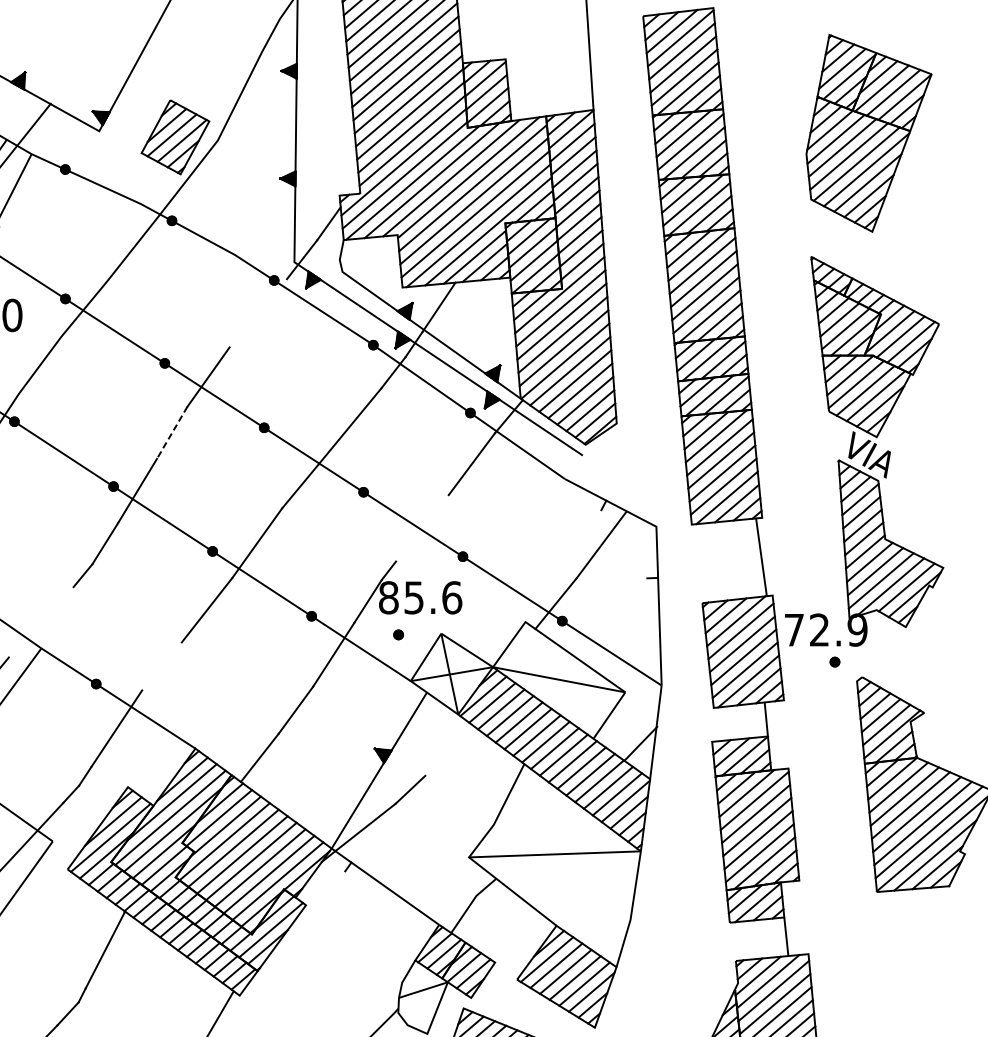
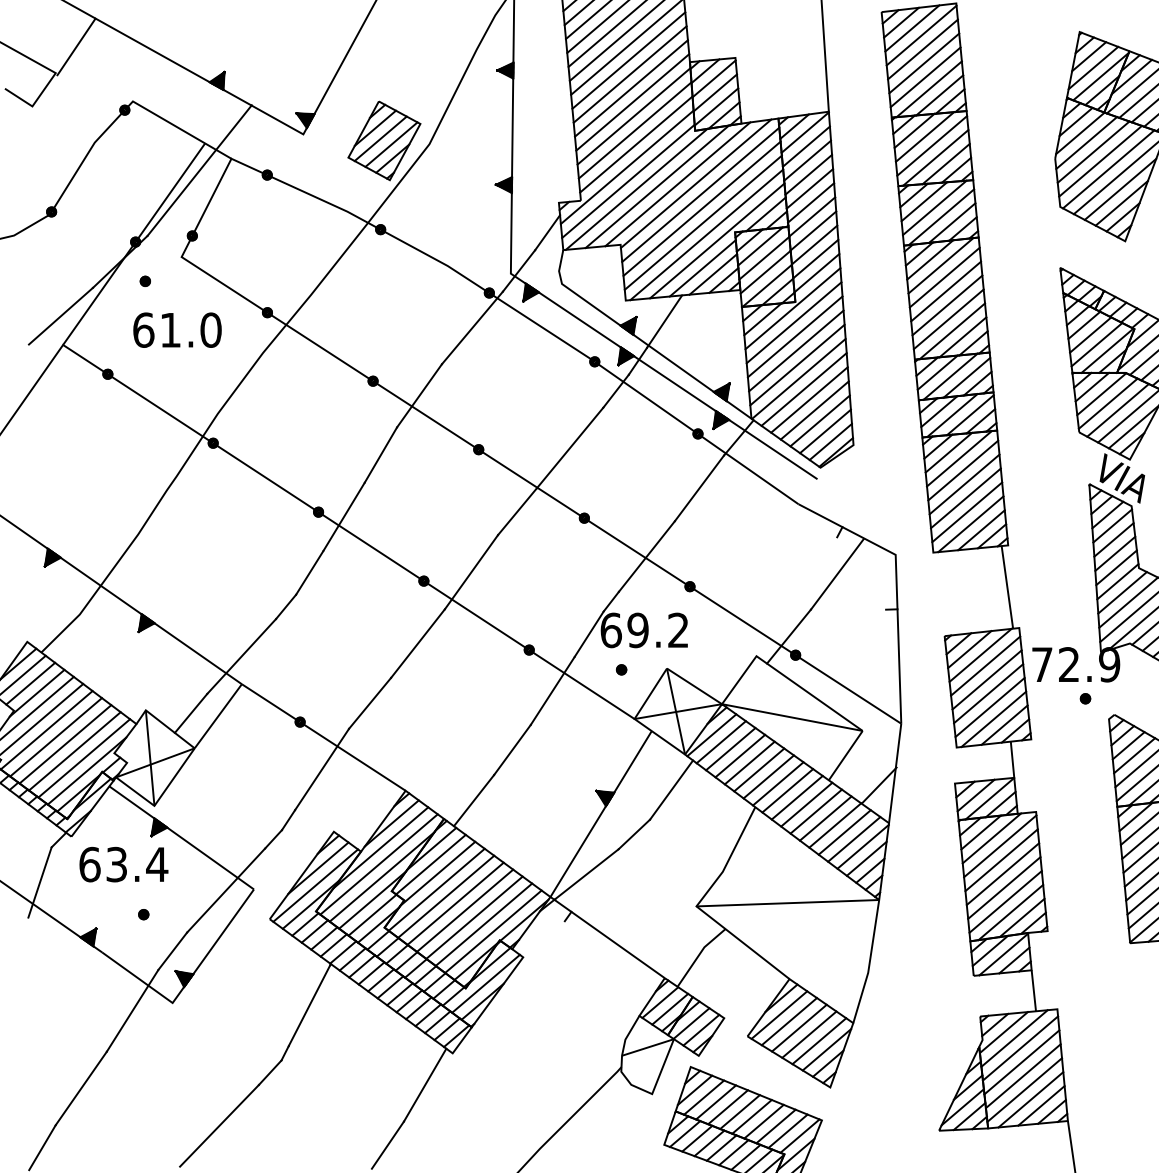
line: (257, 312) -> (471, 327), added
line: (171, 433) -> (380, 455), dashed -> solid
line: (422, 528) -> (646, 556), added
text: (420, 597) -> (644, 630), 85.6 -> 69.2
line: (41, 622) -> (241, 656), added
line: (162, 665) -> (370, 702), added
line: (445, 747) -> (671, 789), added

